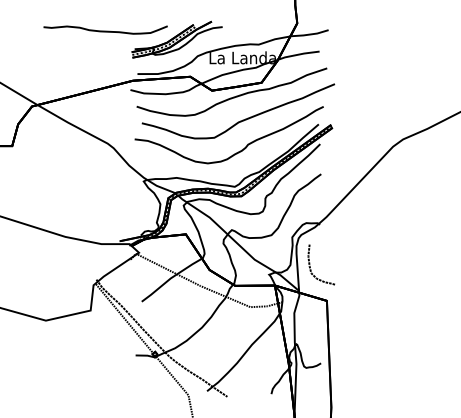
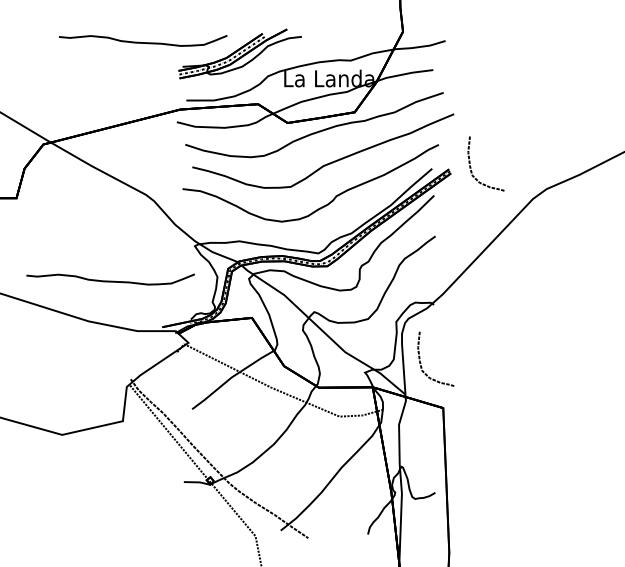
curve: (347, 120) -> (471, 163), added
curve: (81, 206) -> (110, 280), added

